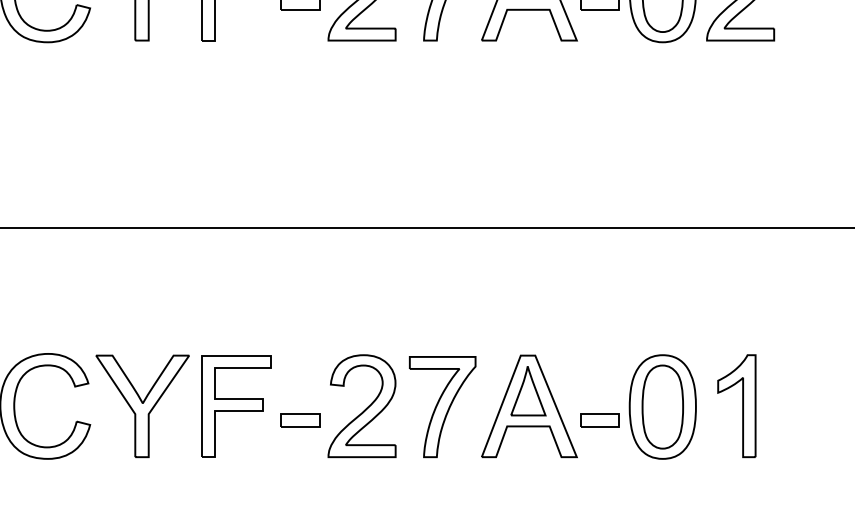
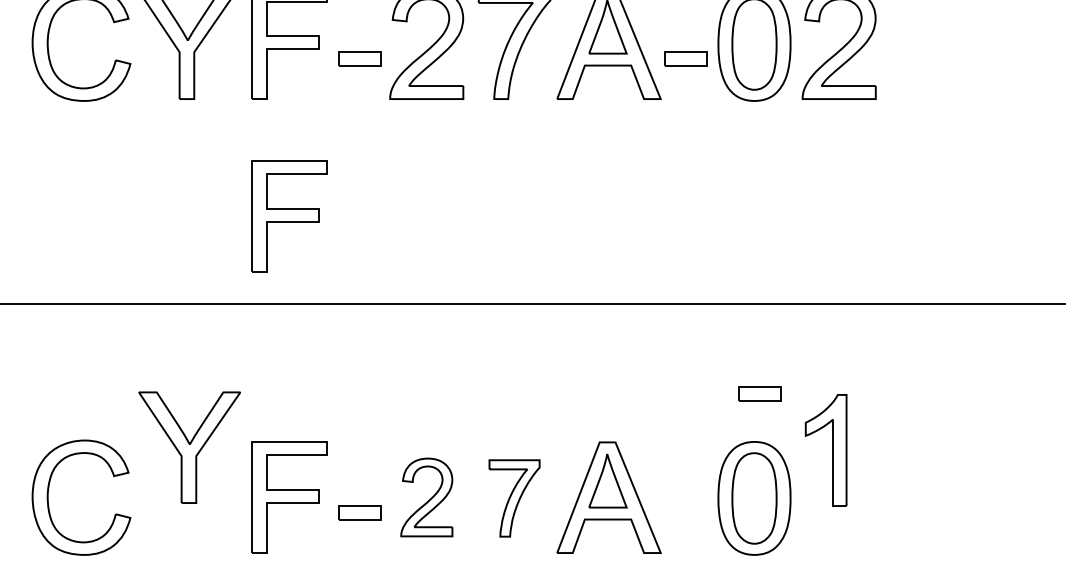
part: (236, 148) -> (289, 216), added
part: (142, 406) -> (189, 447), moved
part: (361, 406) -> (426, 497), size x0.7
part: (742, 406) -> (832, 450), moved
part: (442, 407) -> (514, 498), size x0.7
part: (599, 419) -> (759, 393), moved

